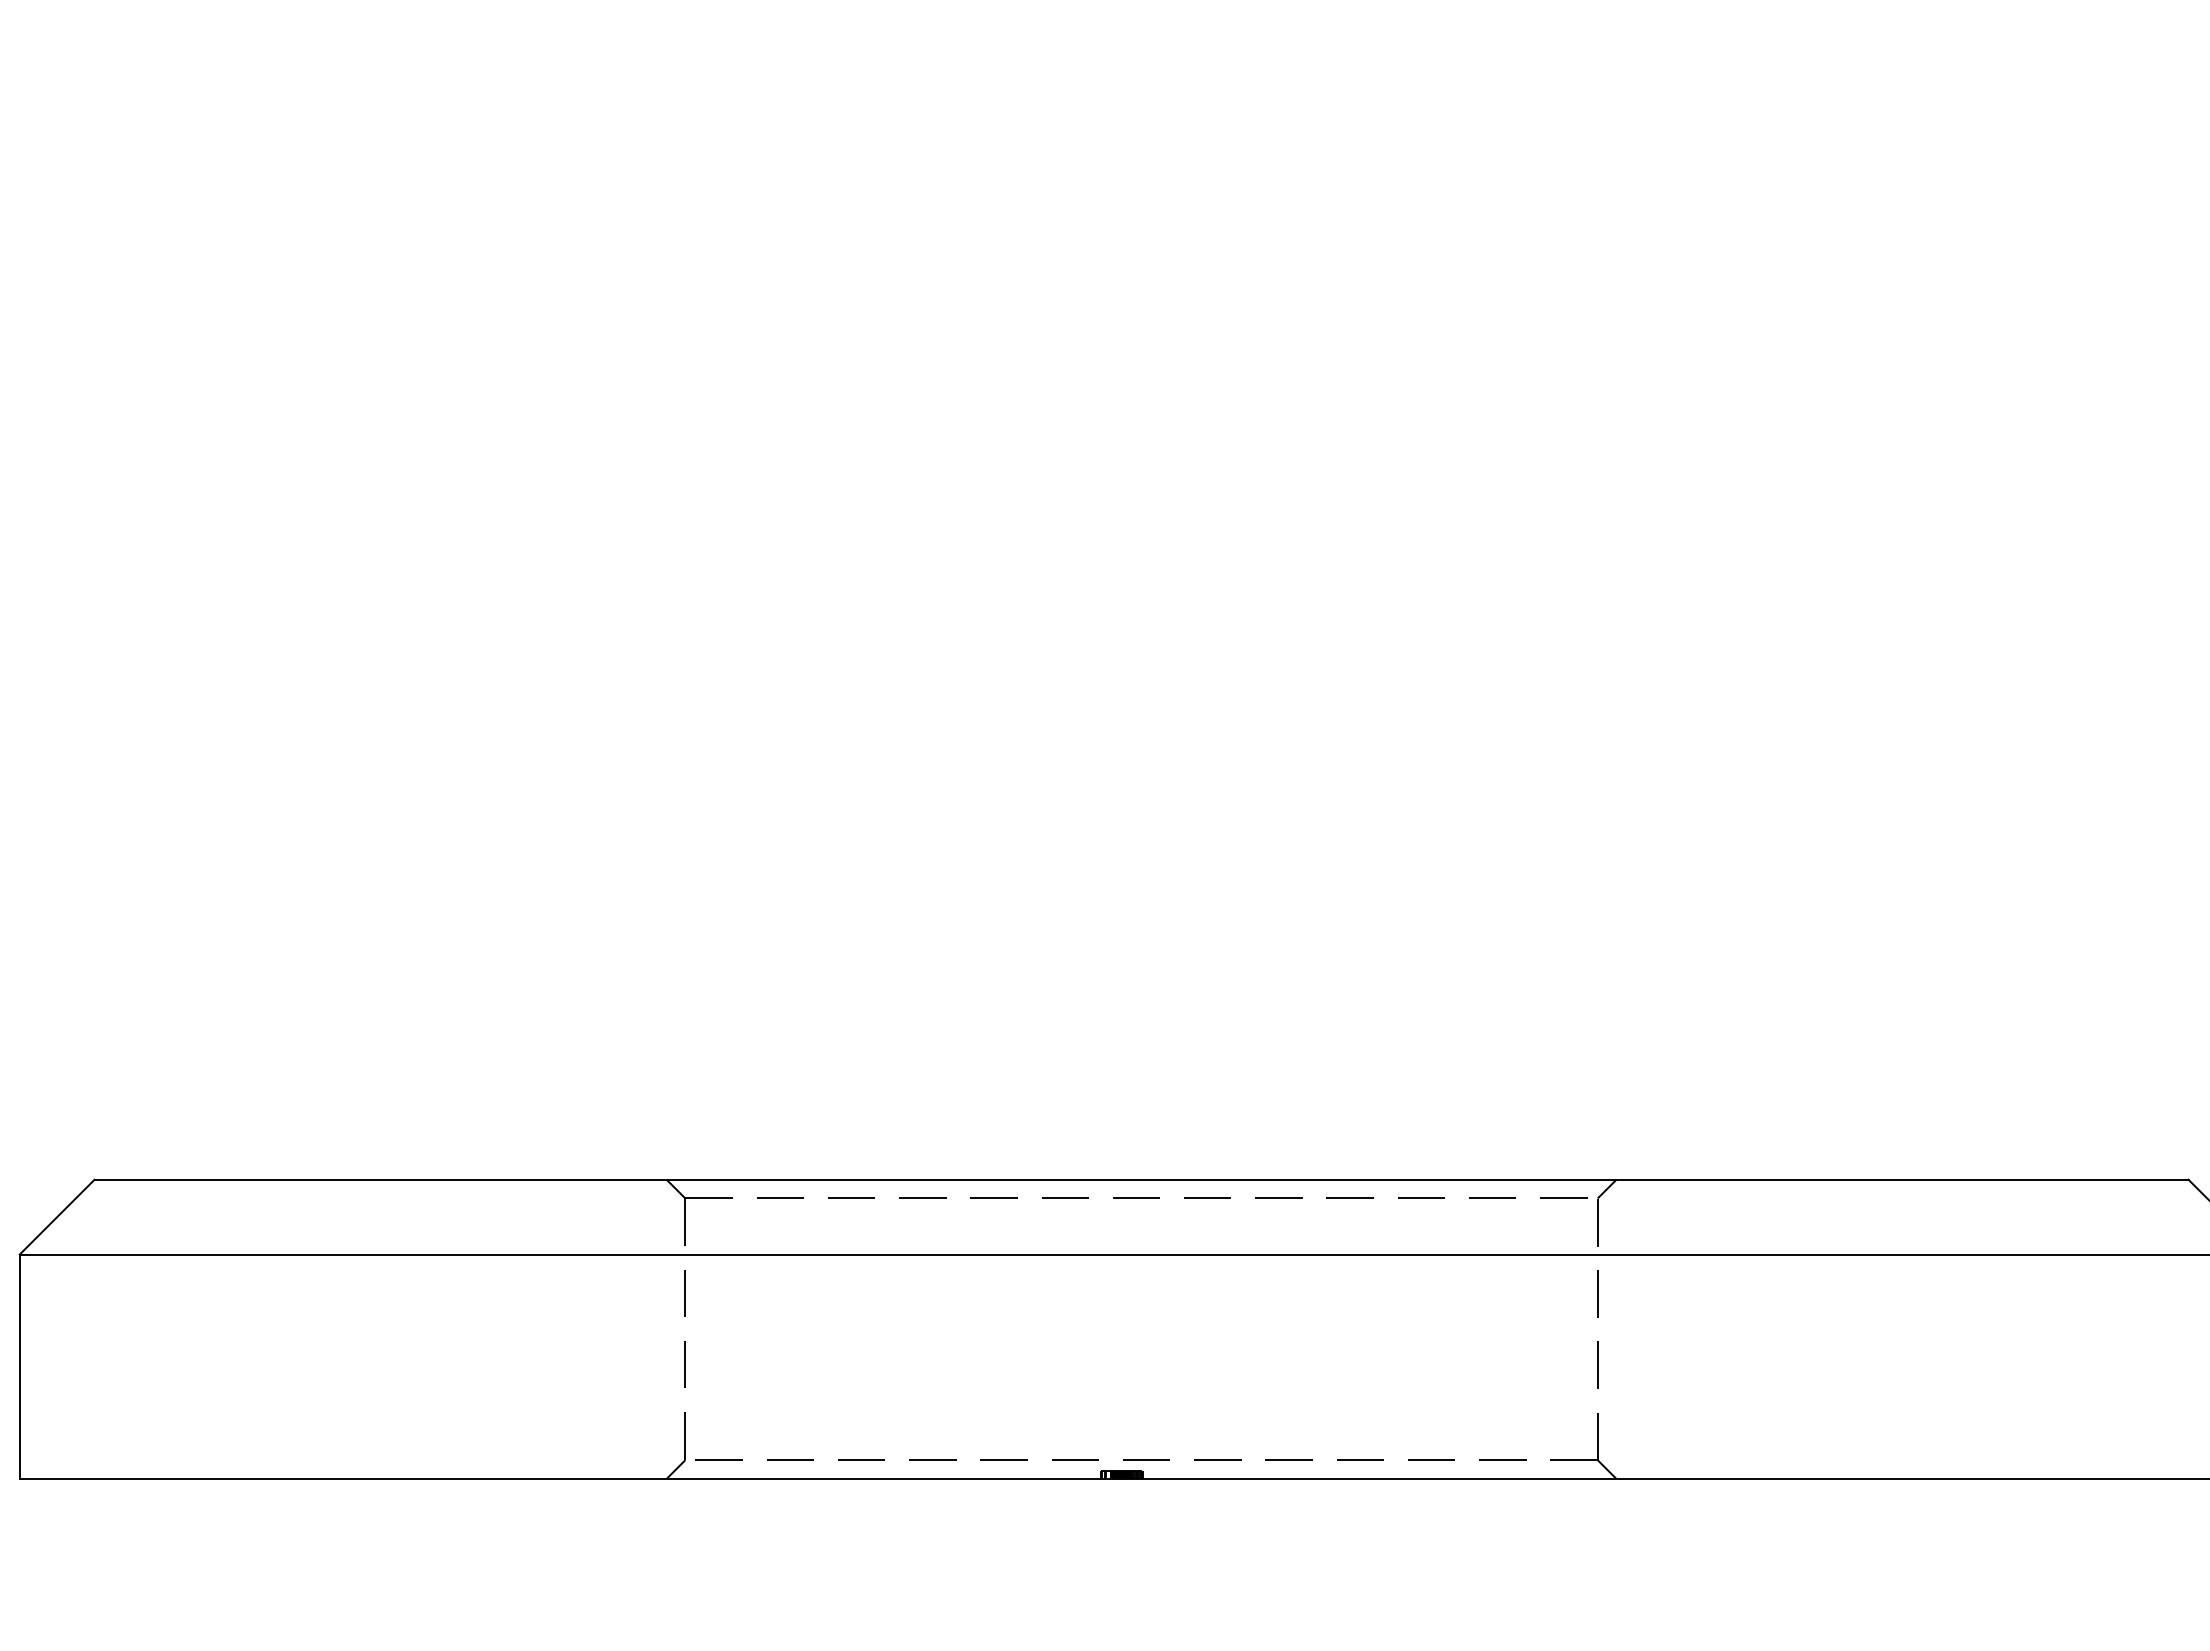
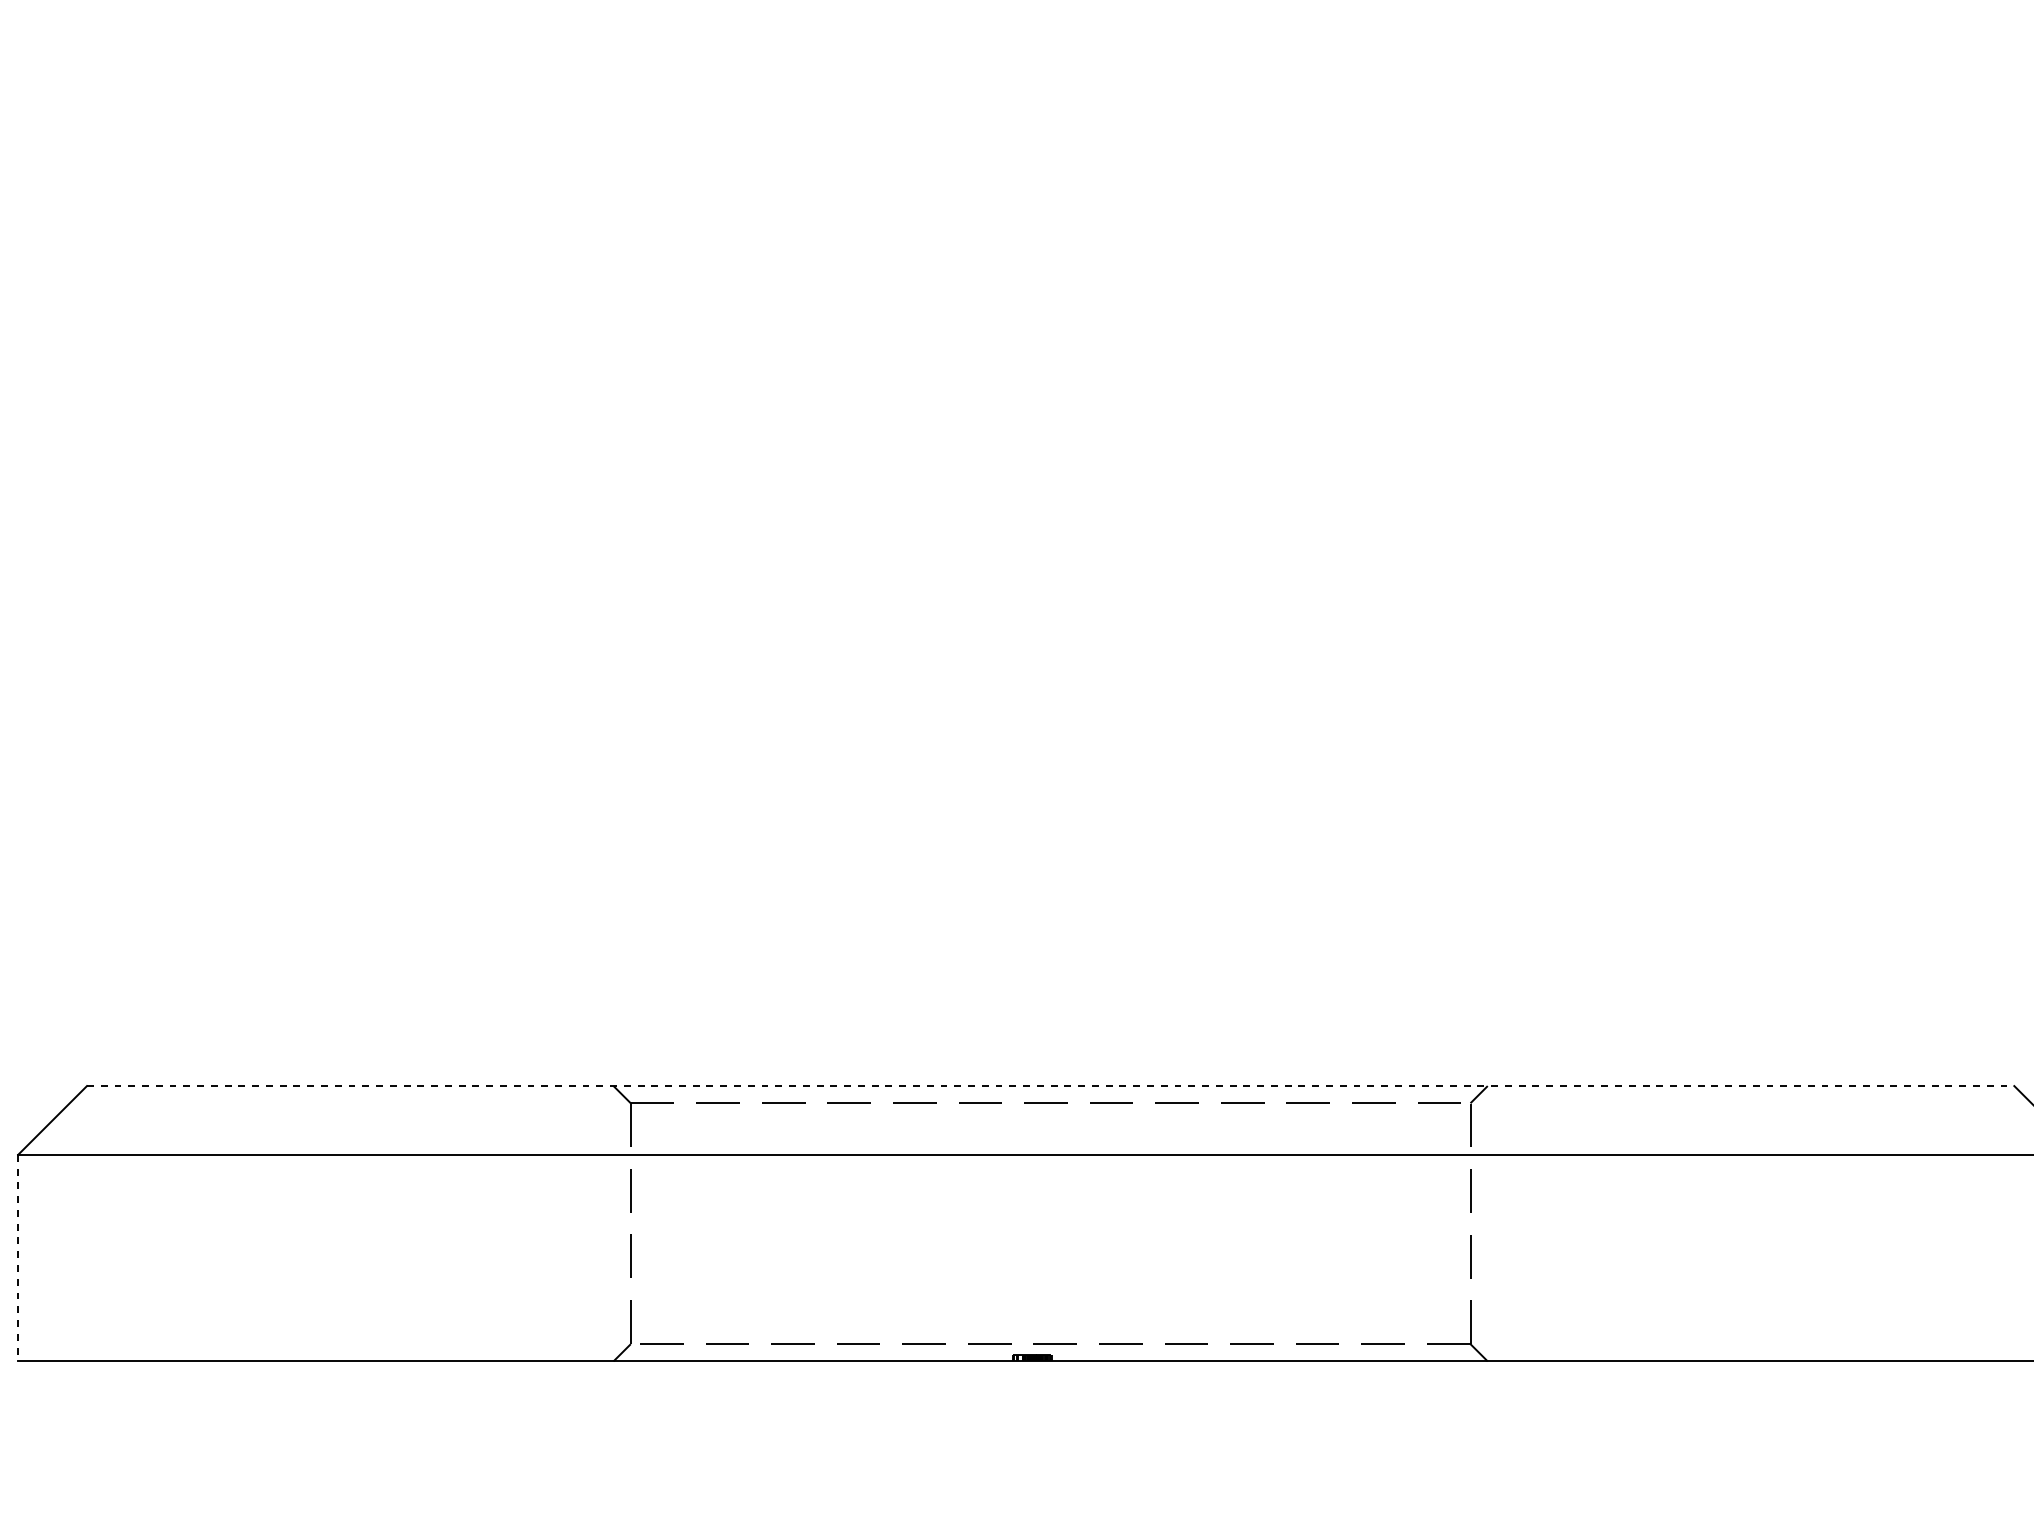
line: (1142, 1179) -> (1051, 1085), solid -> dashed
line: (19, 1367) -> (17, 1258), solid -> dashed

